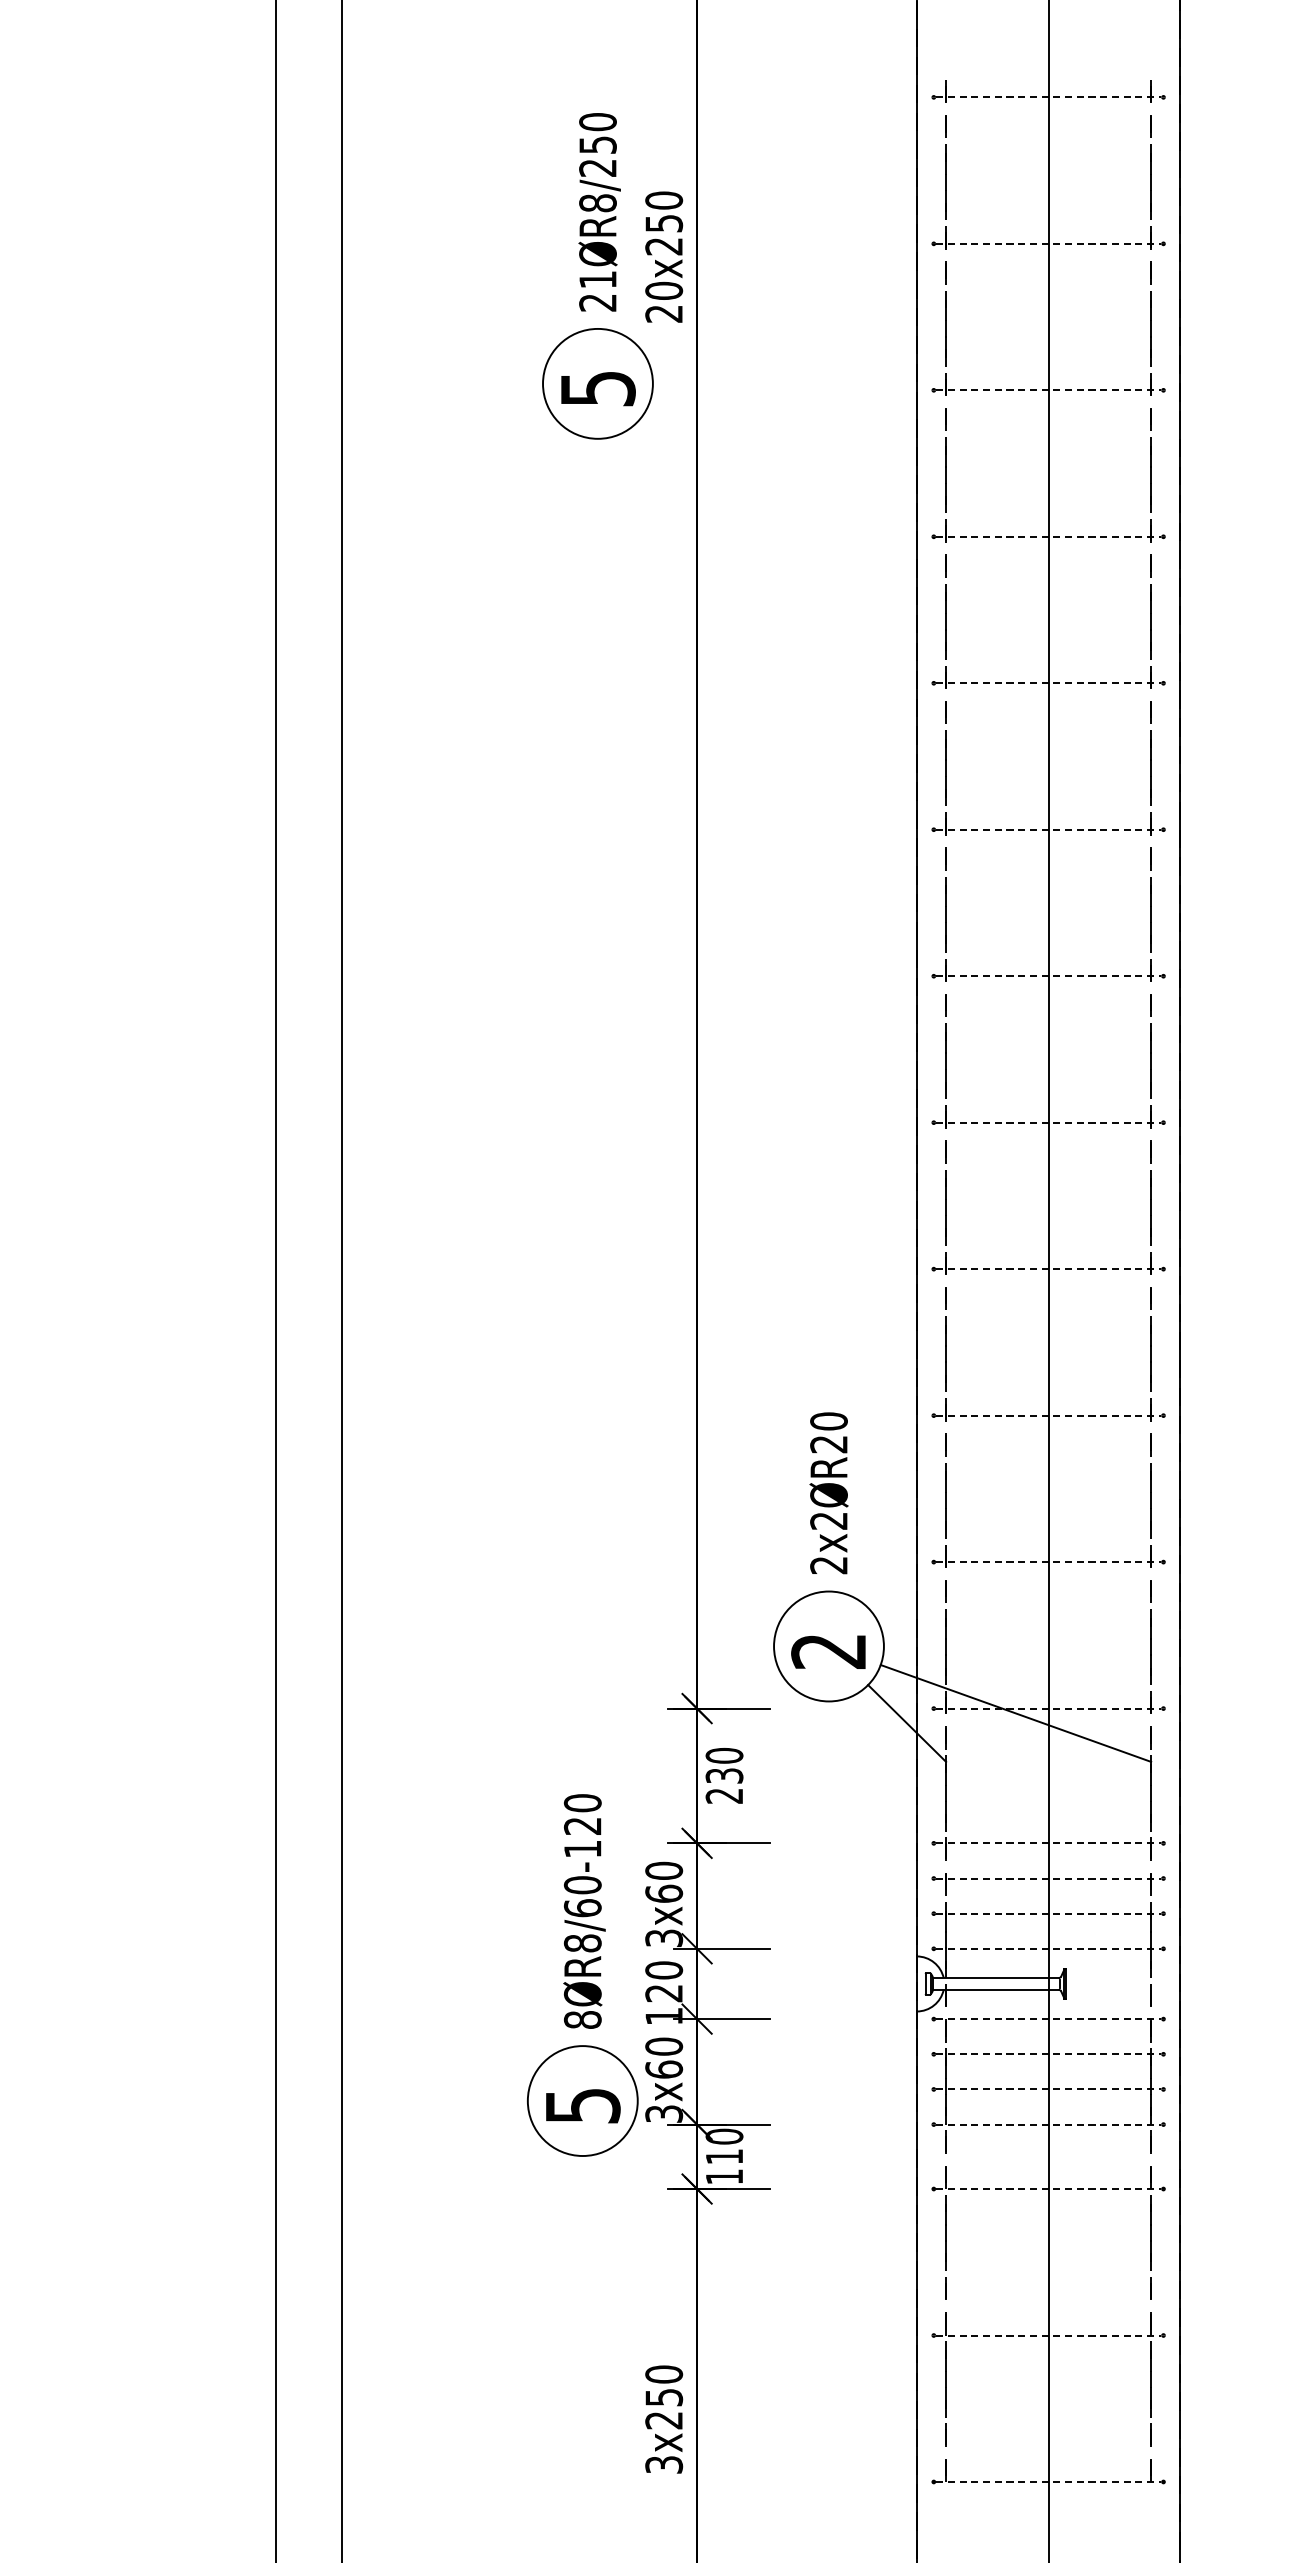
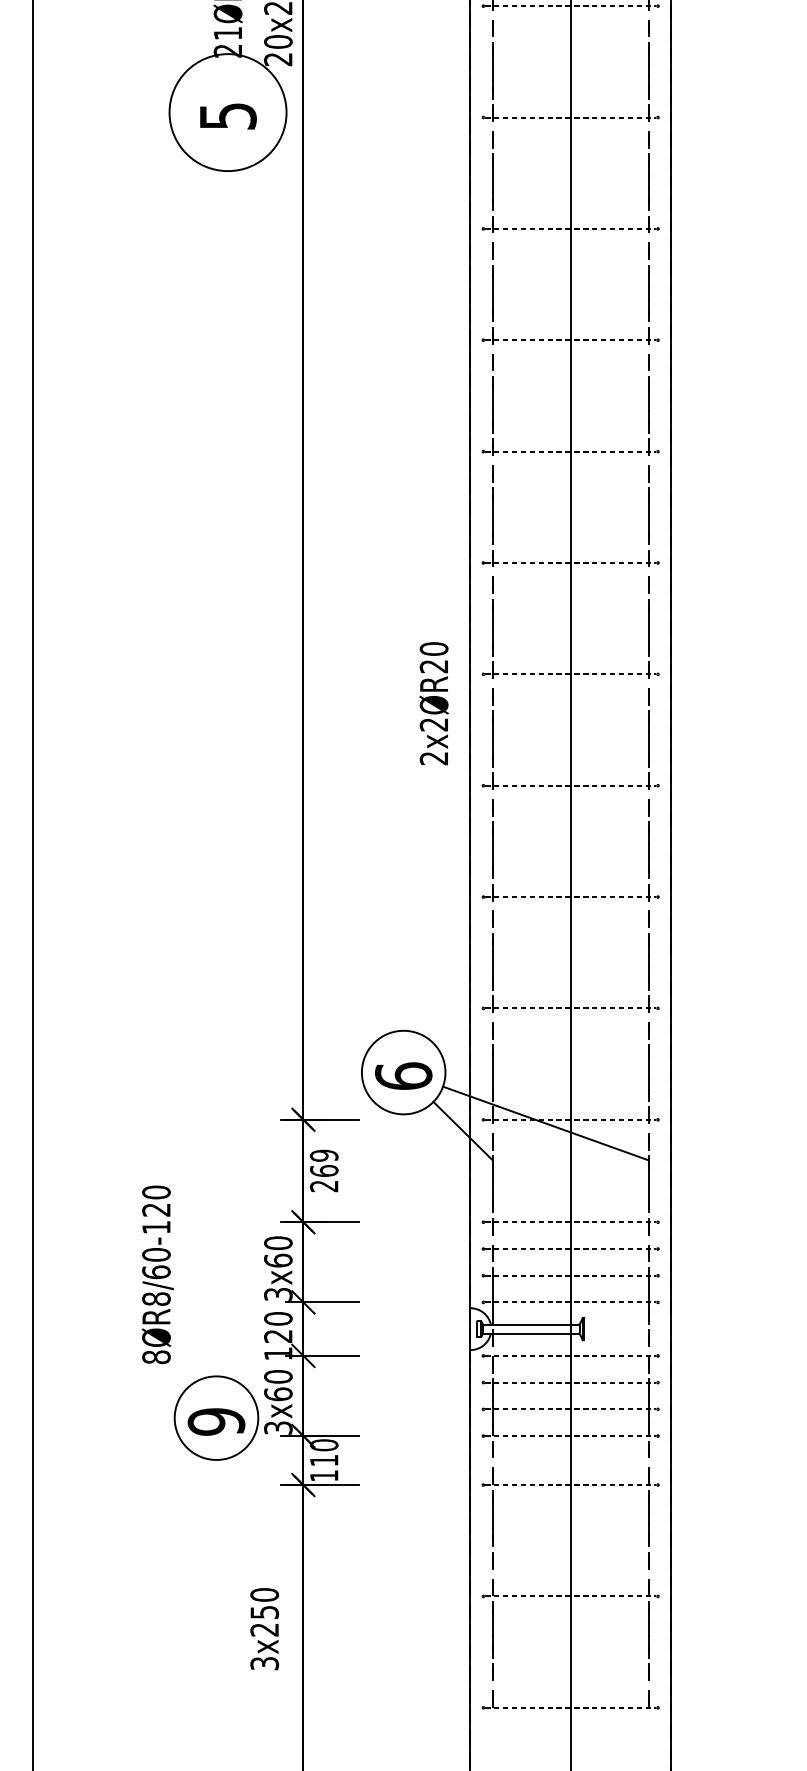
circle: (597, 383) -> (227, 112), size x1.4
text: (828, 1493) -> (433, 703), moved
text: (828, 1651) -> (403, 1076), 2 -> 6
text: (724, 1765) -> (324, 1163), 230 -> 269
text: (584, 1911) -> (157, 1274), moved
text: (582, 2106) -> (216, 1422), 5 -> 9
text: (664, 2419) -> (264, 1629), moved

